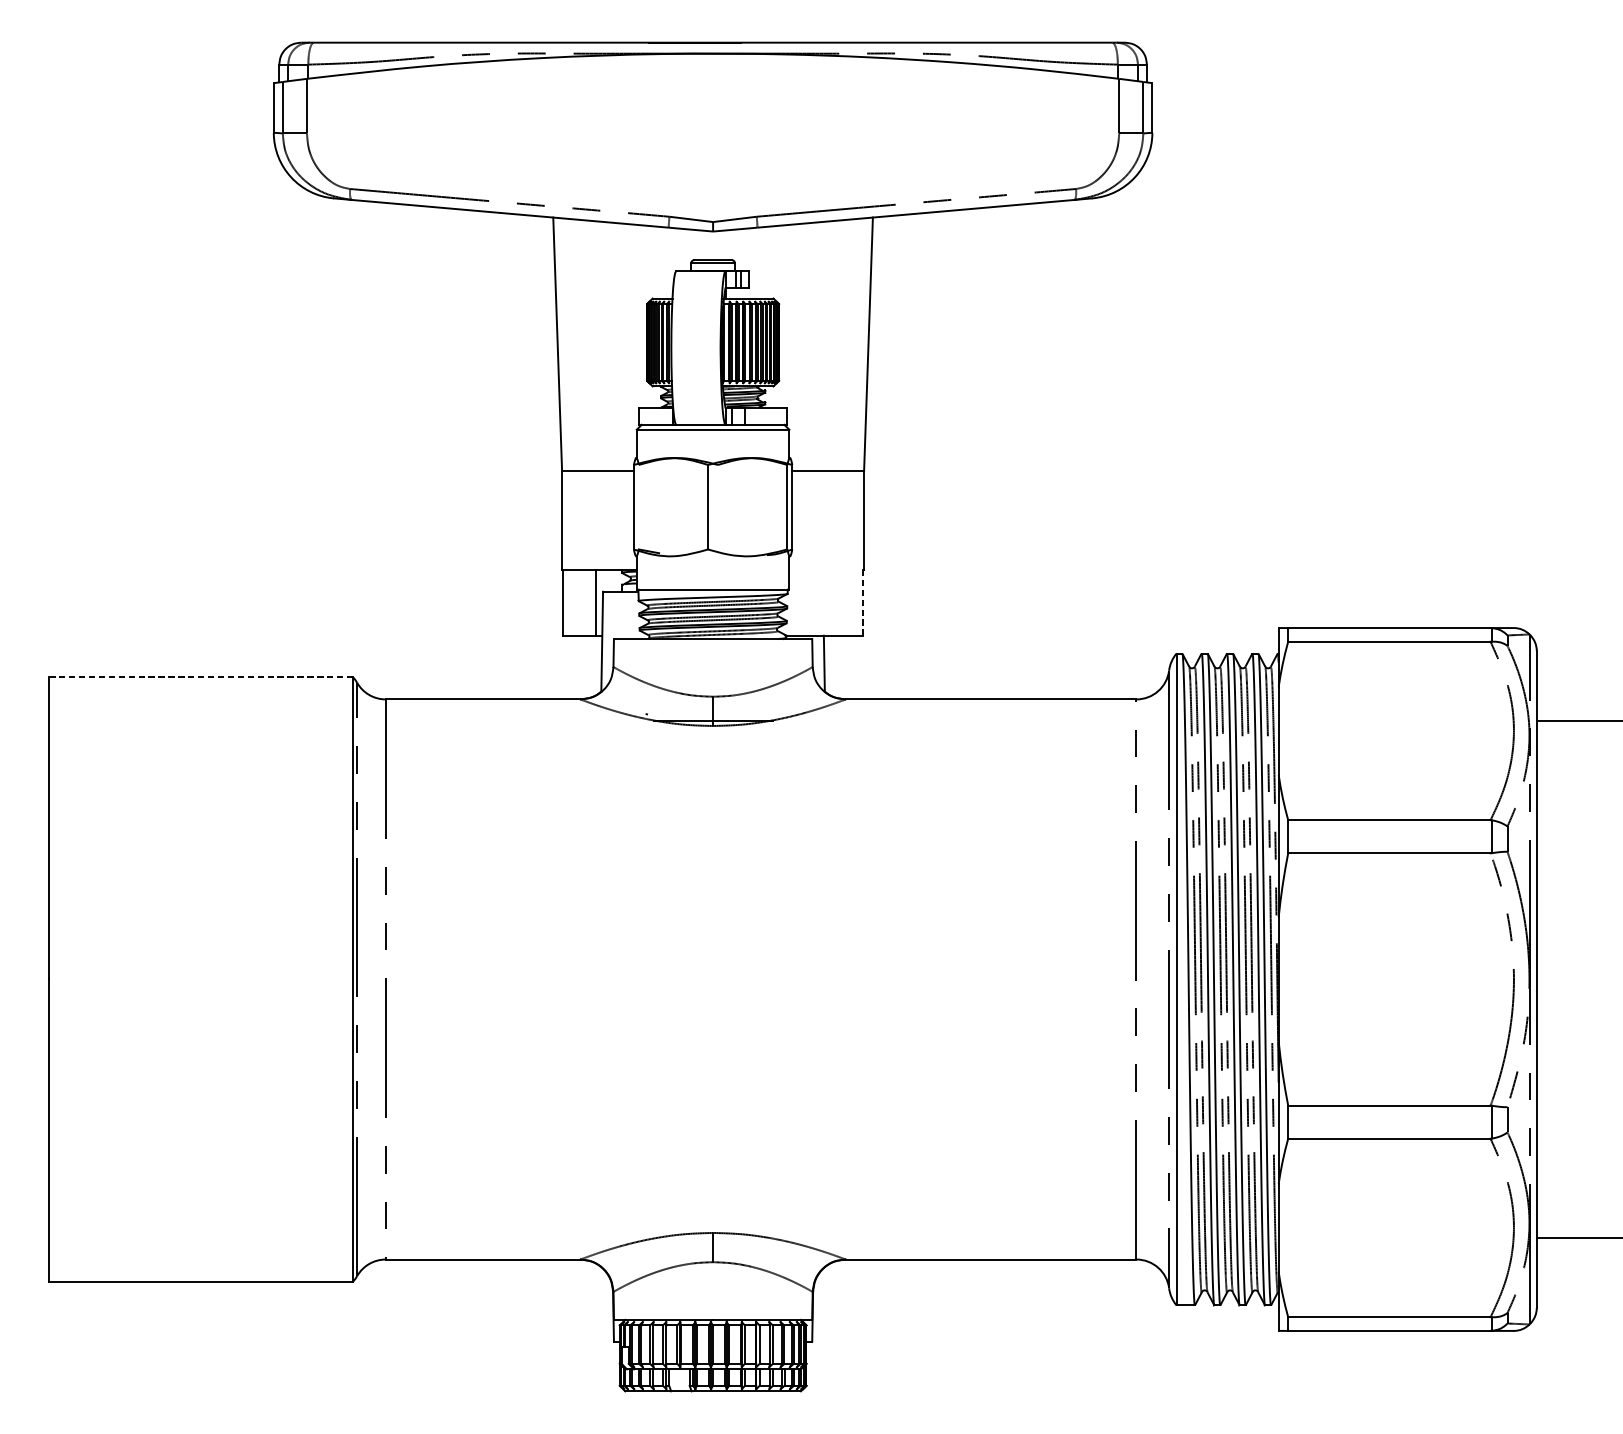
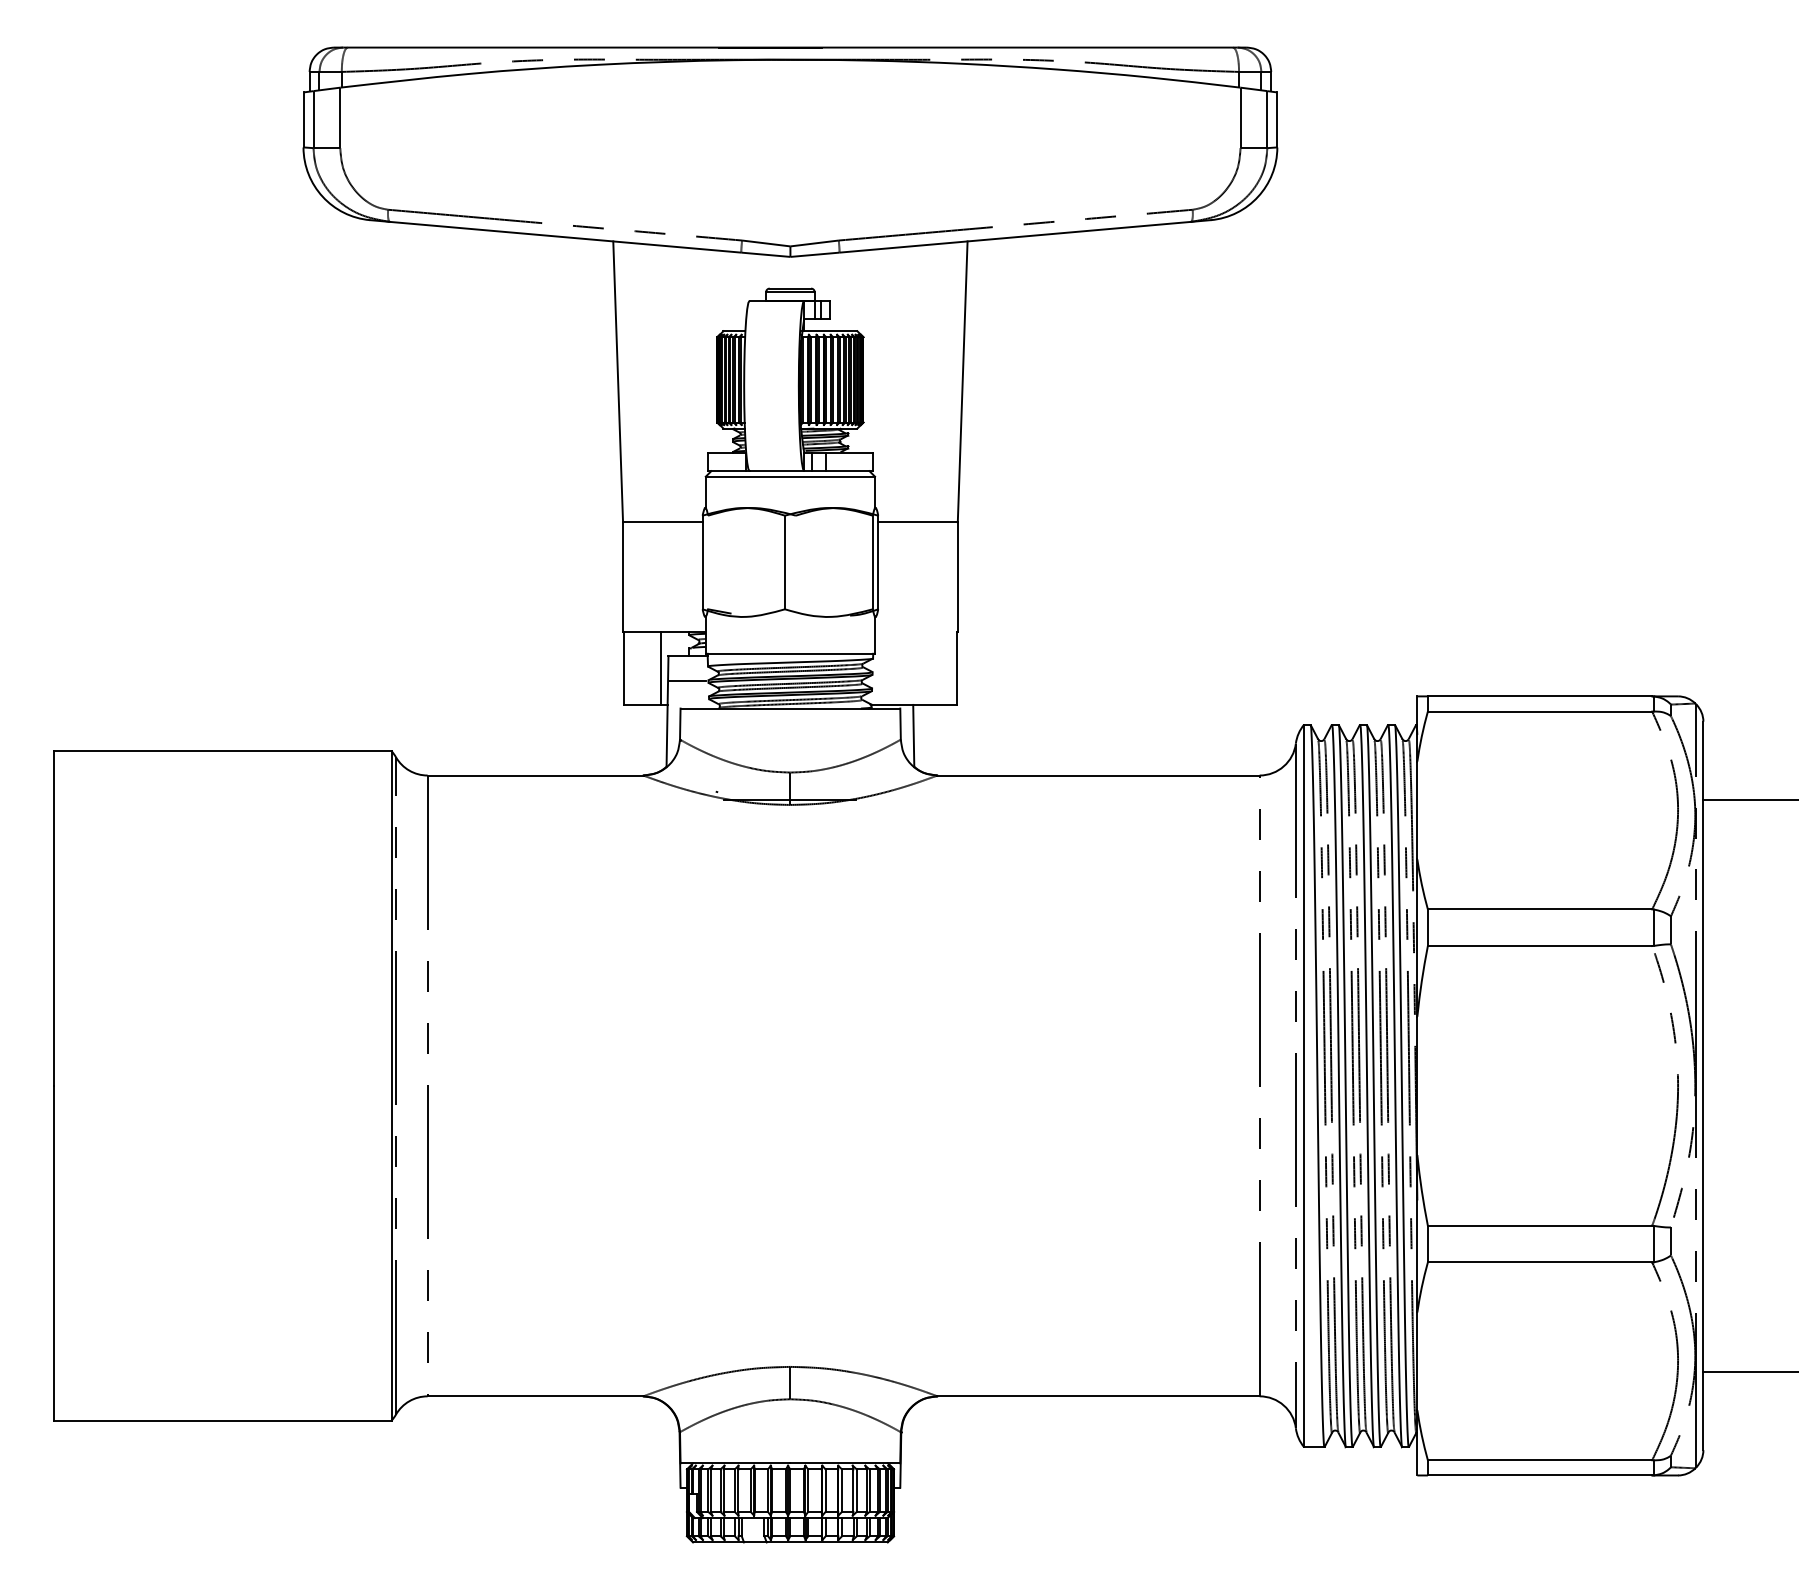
line: (862, 602) -> (956, 668), dashed -> solid
line: (620, 613) -> (687, 680), added
line: (200, 677) -> (222, 751), dashed -> solid

